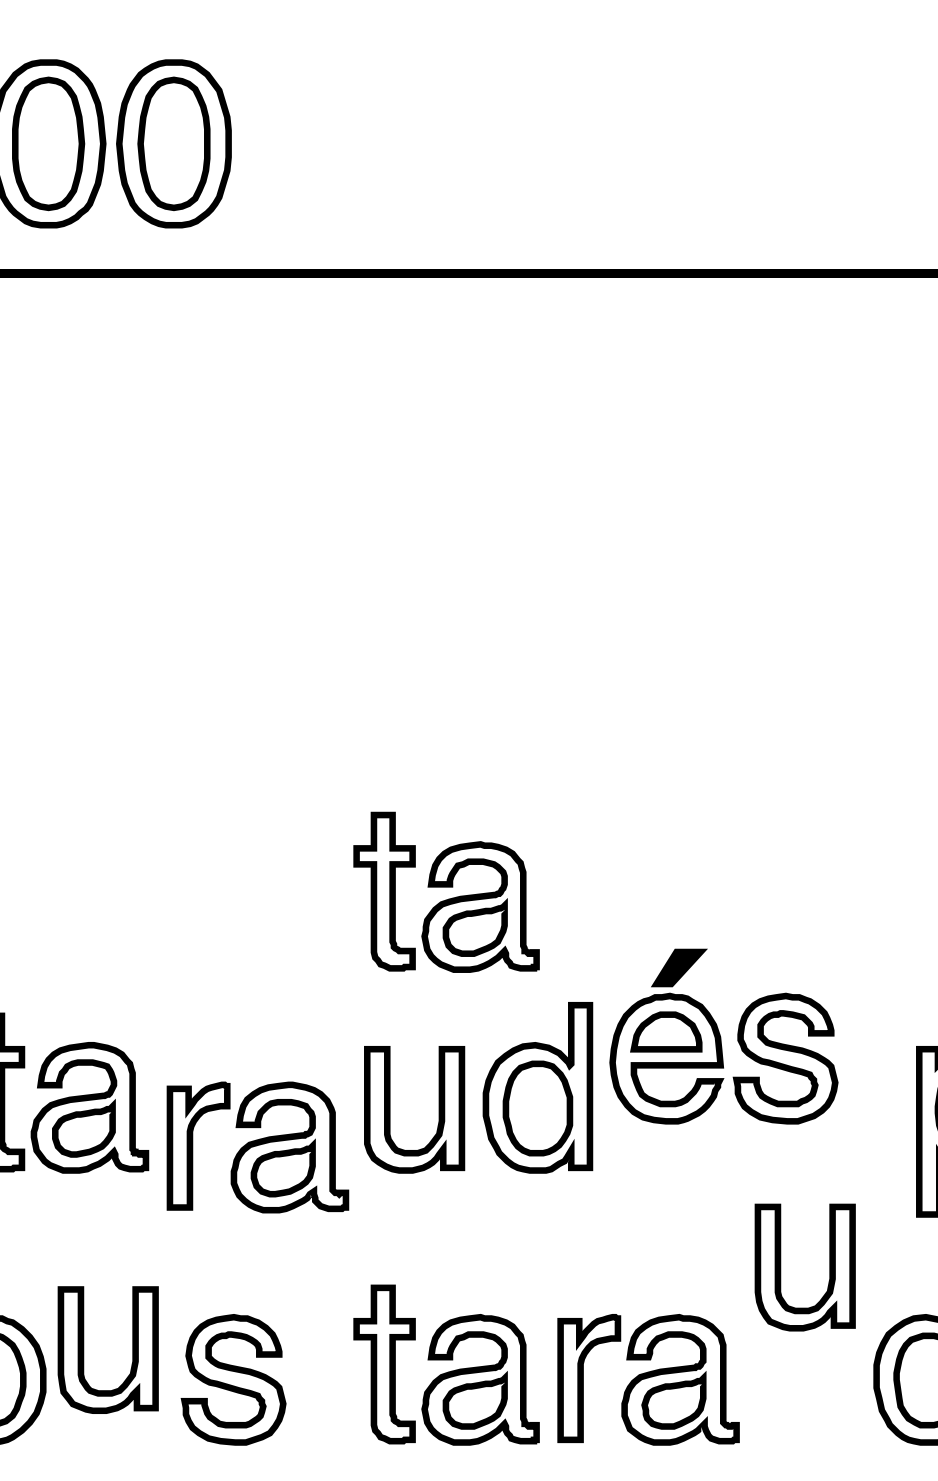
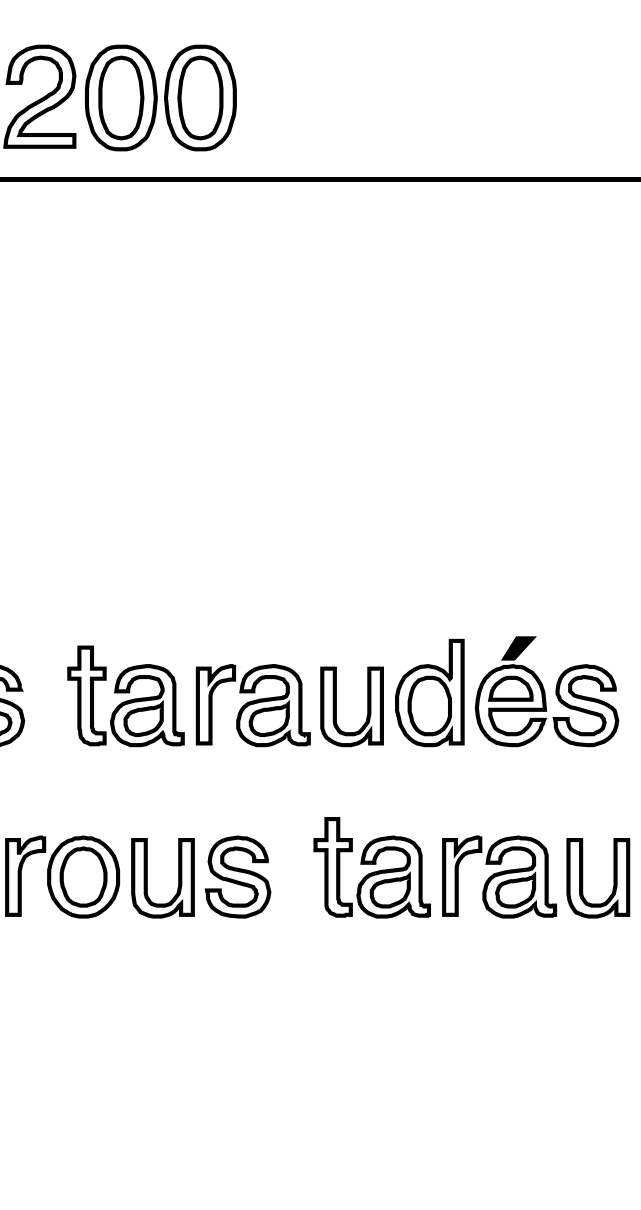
part: (445, 891) -> (371, 569), removed
part: (723, 1036) -> (546, 691), moved
part: (256, 1147) -> (252, 705), moved
part: (781, 1267) -> (583, 878), moved
part: (83, 1350) -> (147, 878), moved

